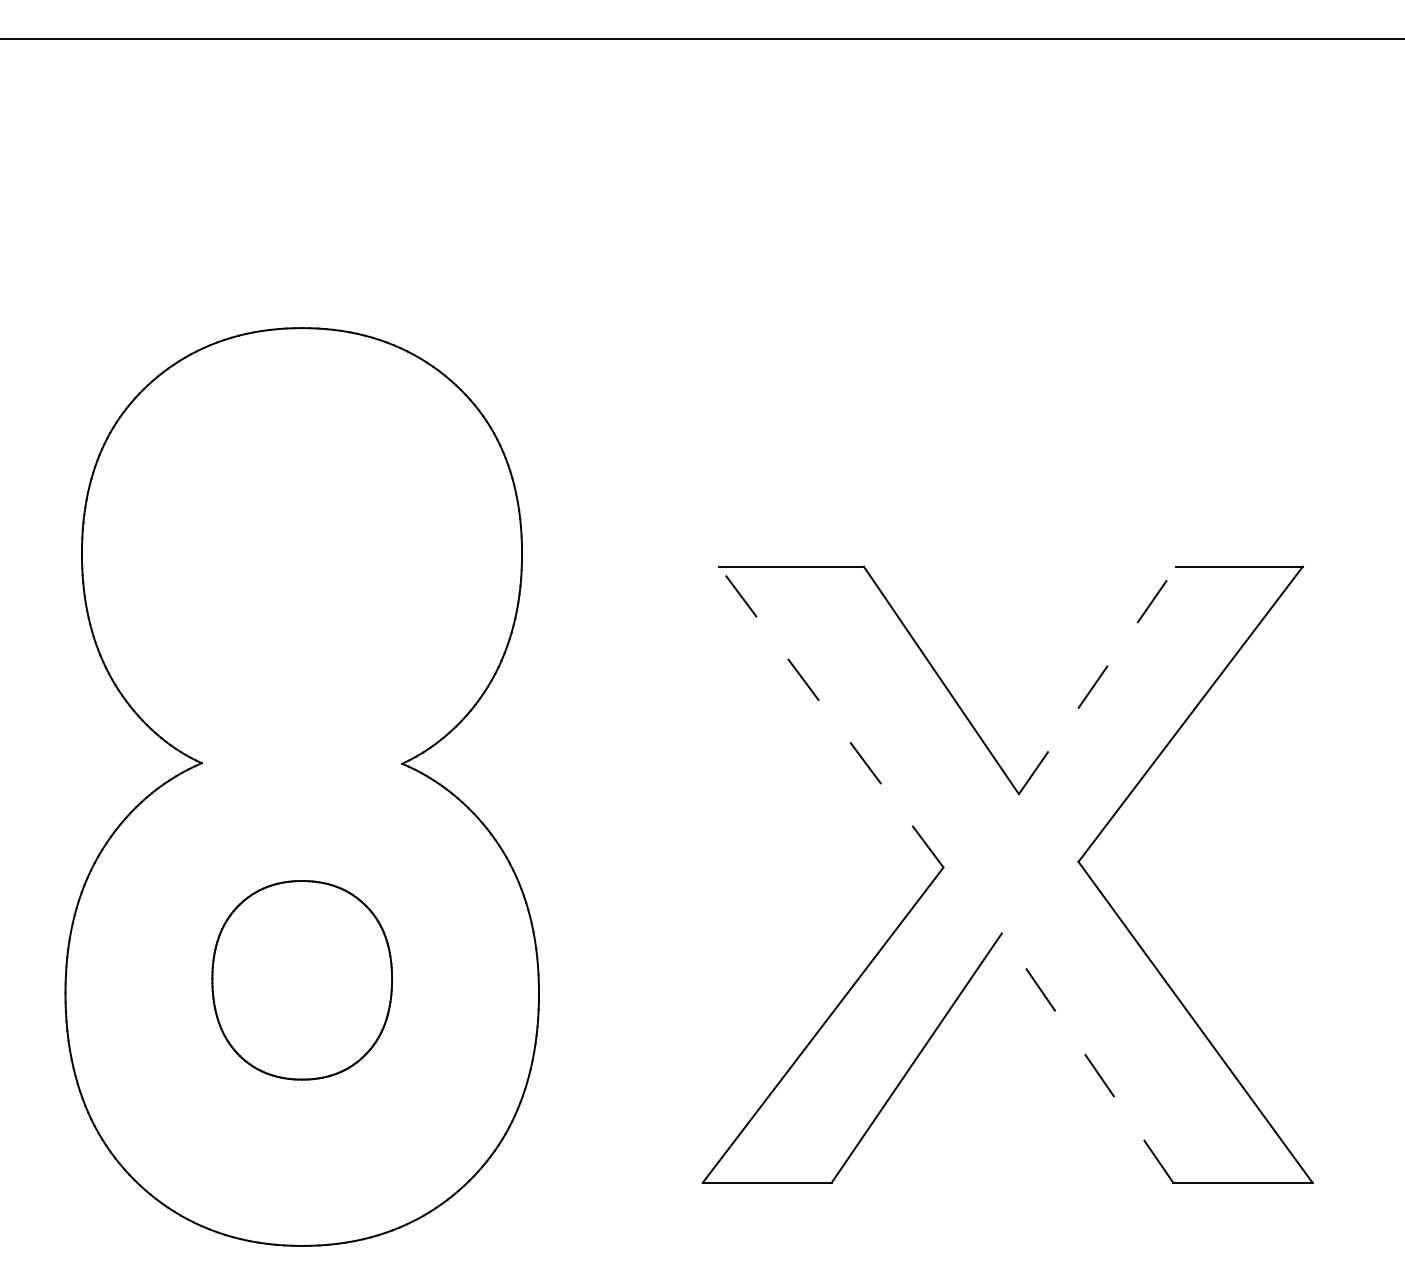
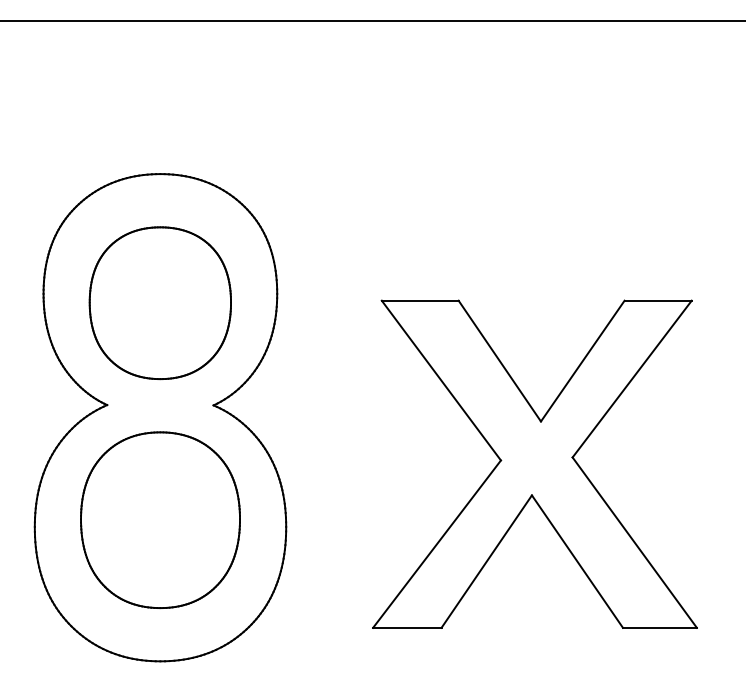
part: (300, 571) -> (159, 303), added
line: (1099, 679) -> (583, 360), dashed -> solid
line: (831, 716) -> (441, 380), dashed -> solid
part: (302, 980) -> (160, 520), size x1.67
line: (1087, 1057) -> (577, 561), dashed -> solid

